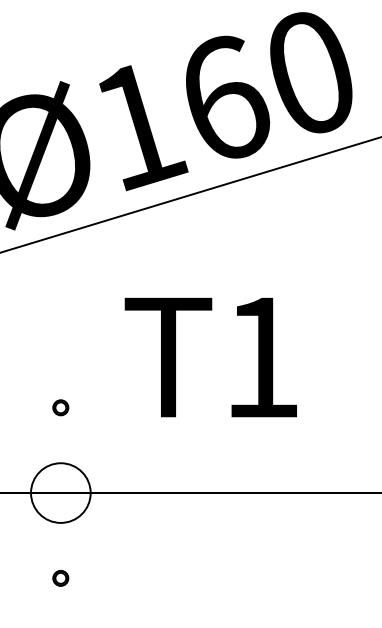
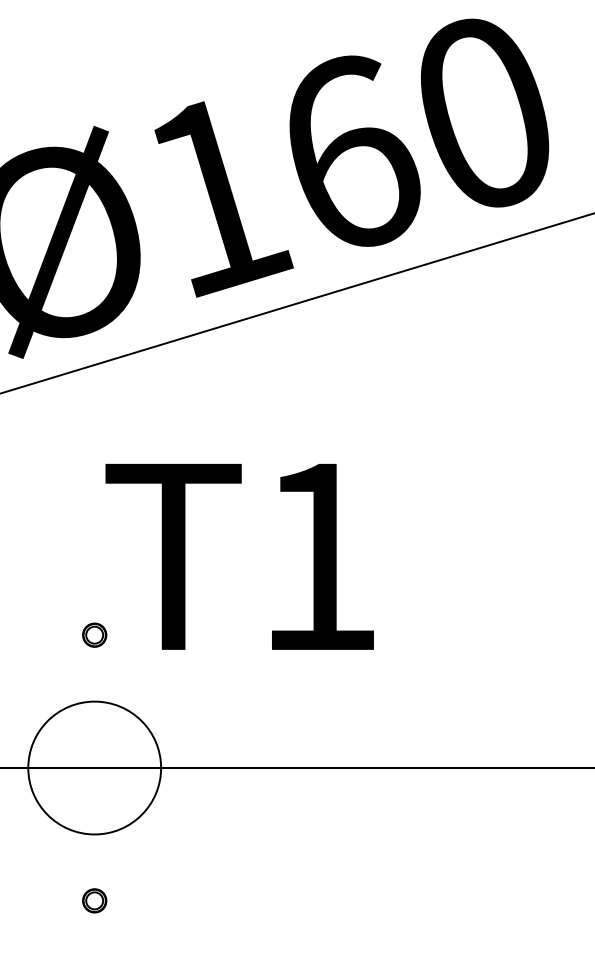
text: (210, 357) -> (239, 556), moved
circle: (60, 492) -> (94, 767), size x1.43

